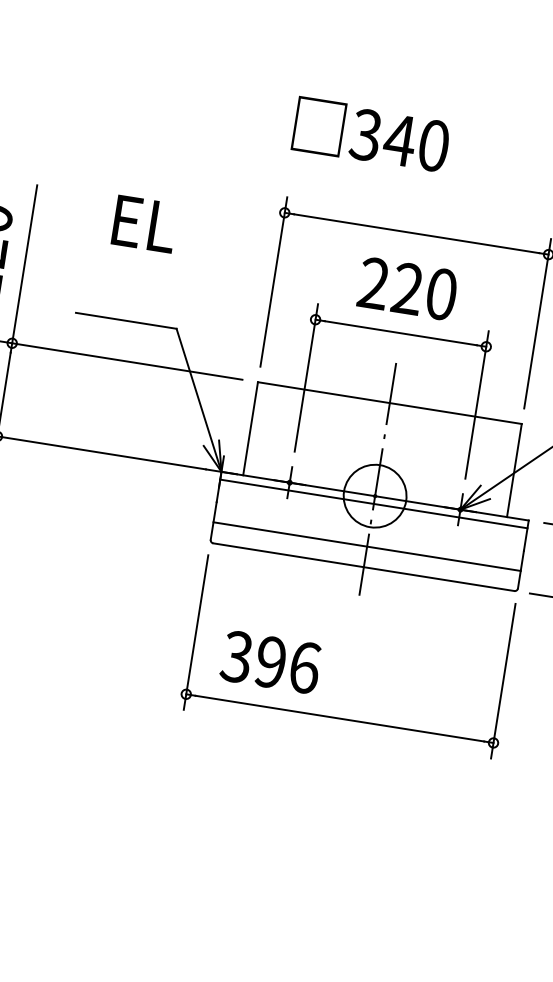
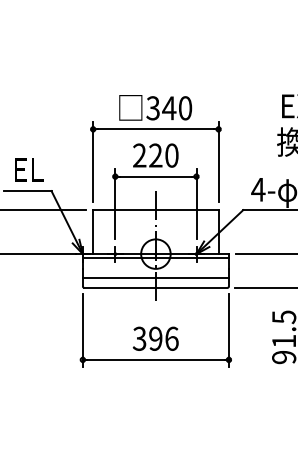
text: (371, 134) -> (155, 107), moved
text: (145, 223) -> (29, 169), moved
text: (270, 661) -> (155, 338), moved

